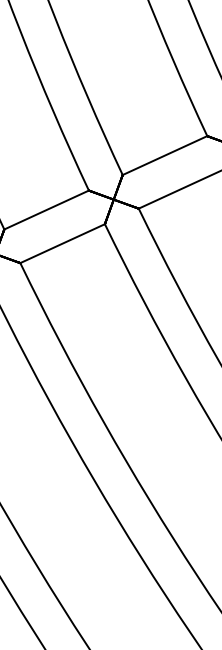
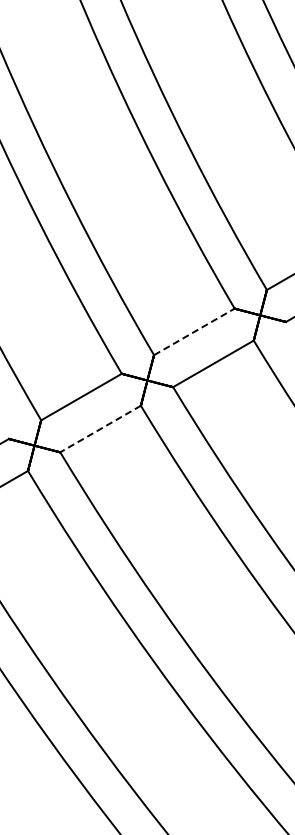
line: (165, 155) -> (194, 331), solid -> dashed
line: (62, 244) -> (100, 429), solid -> dashed

